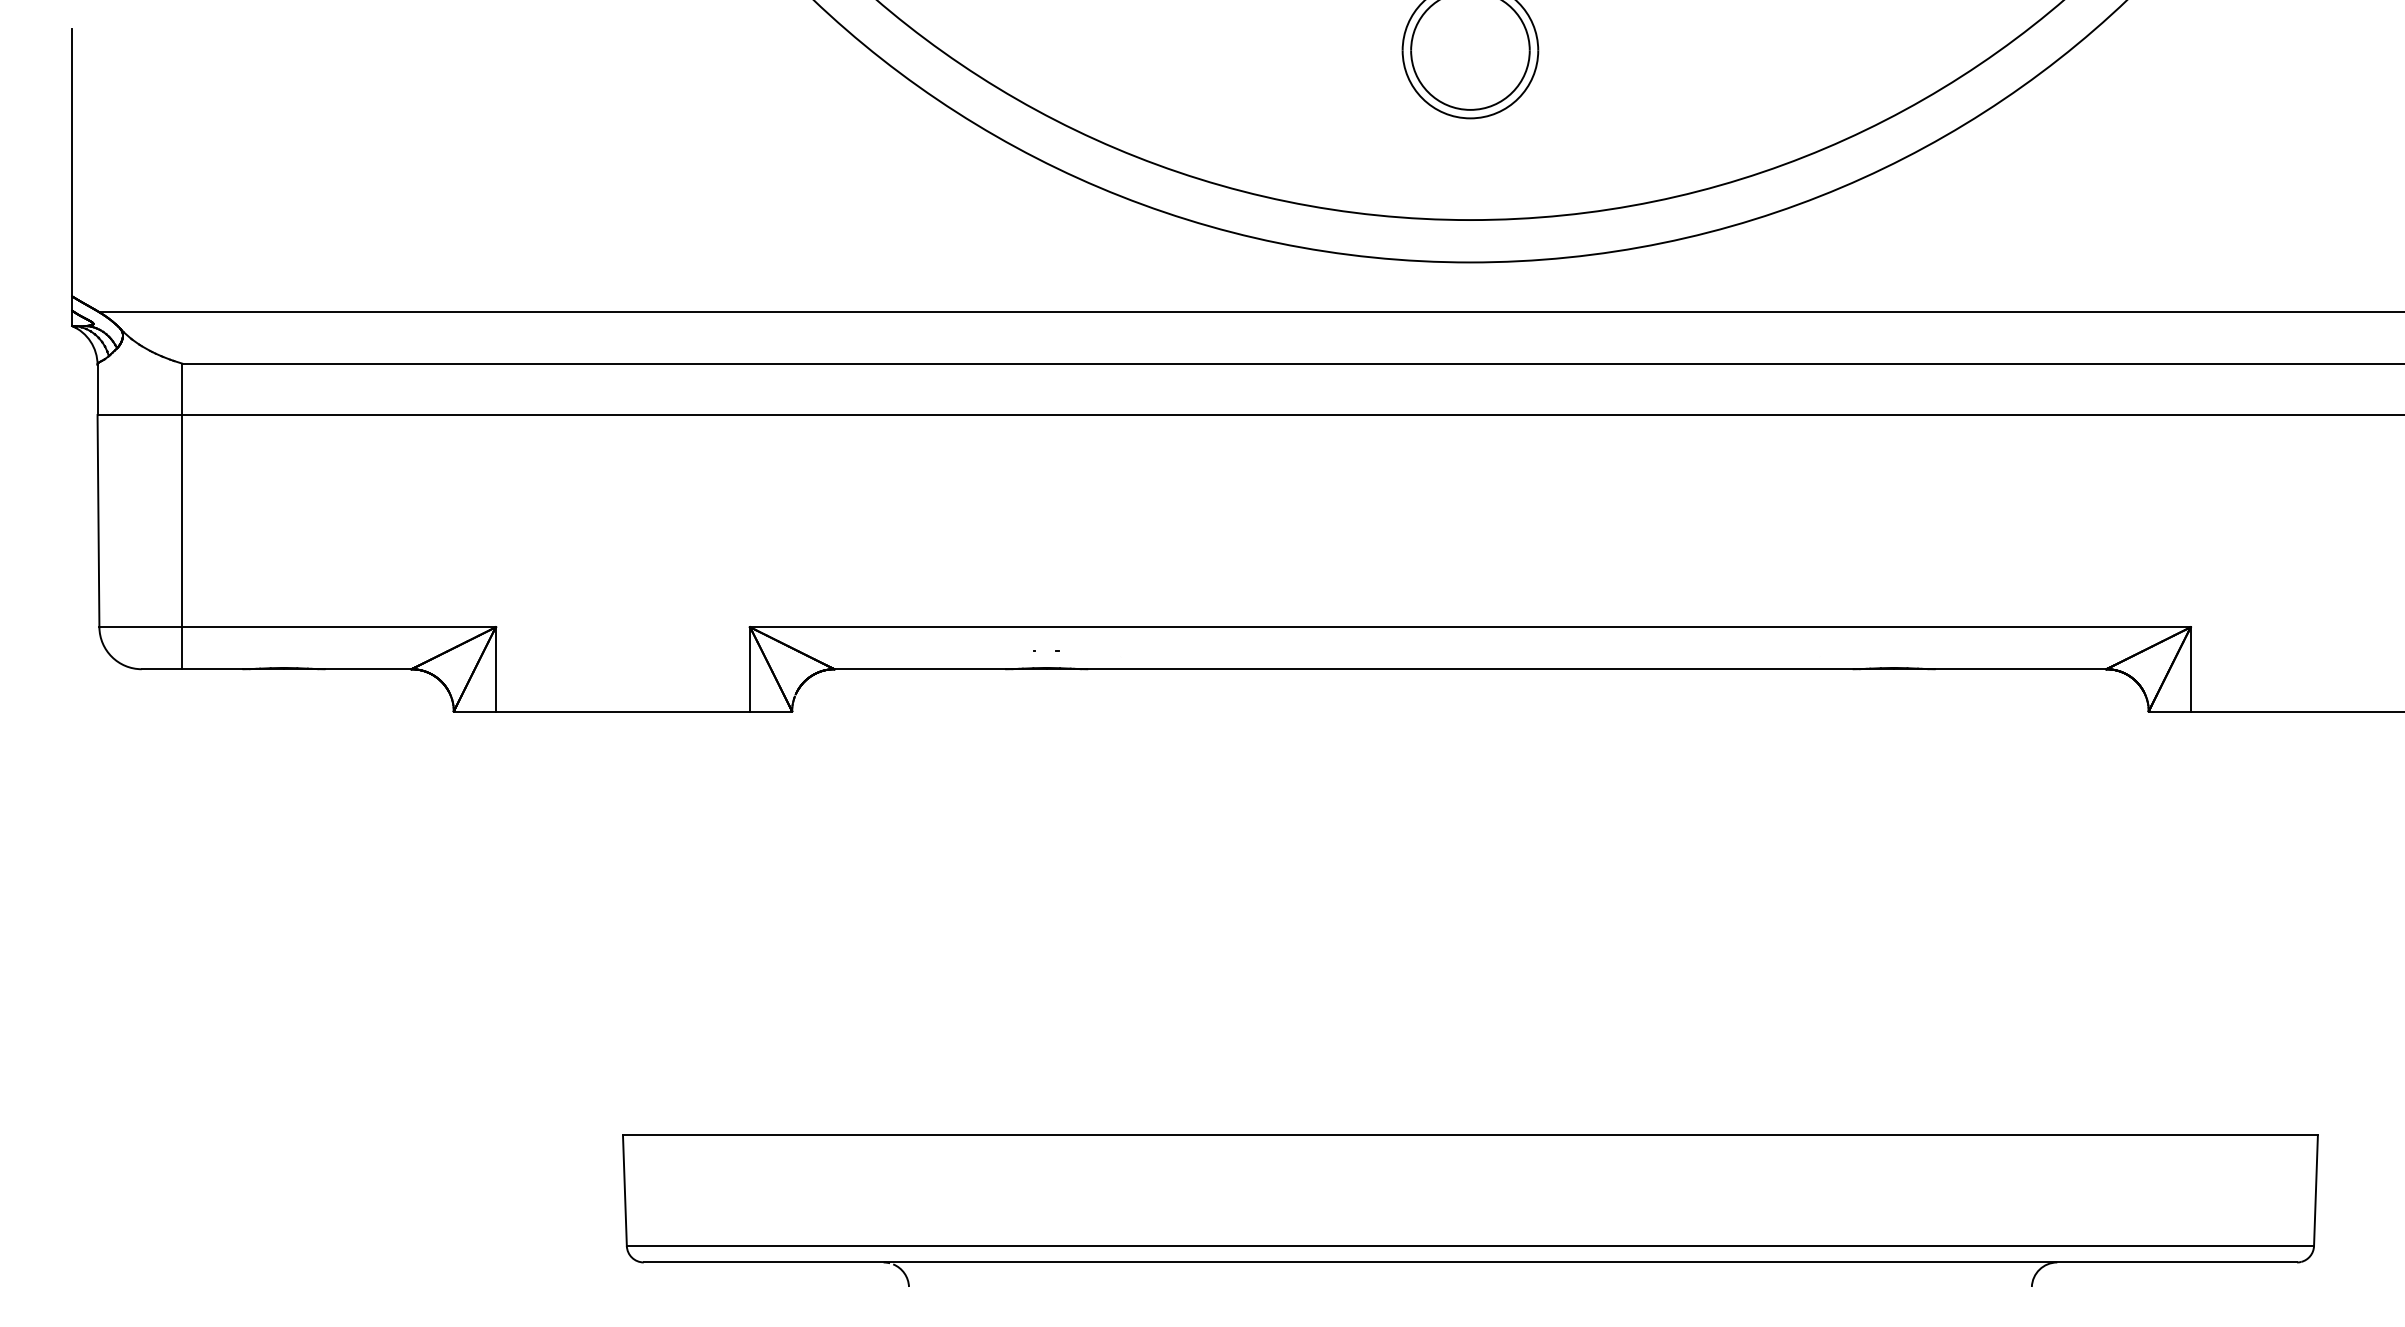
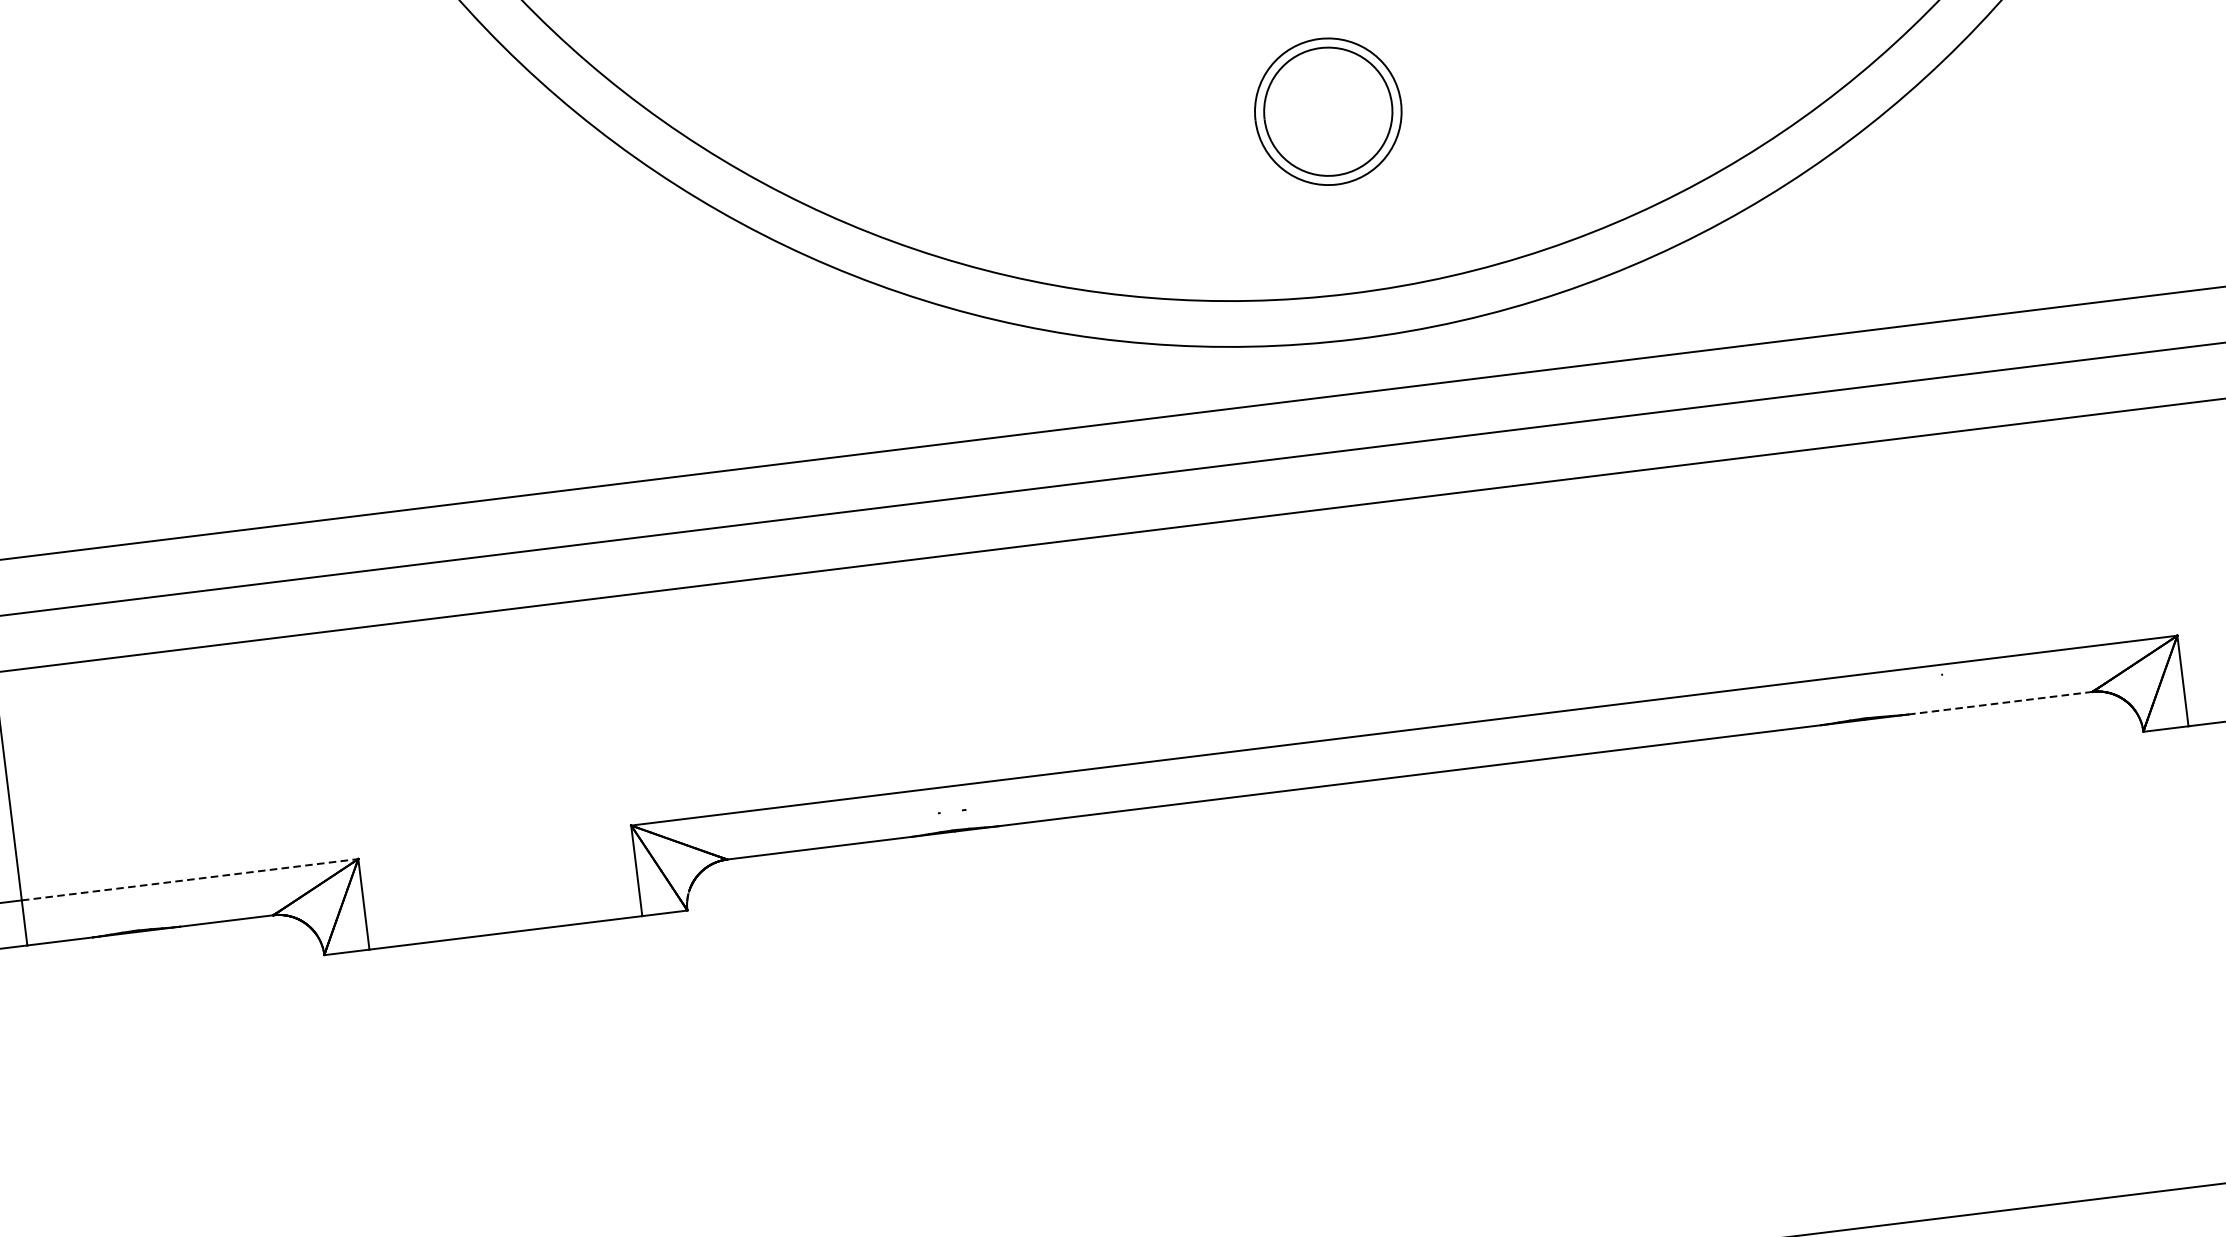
line: (339, 627) -> (190, 879), solid -> dashed
line: (2020, 669) -> (2000, 703), solid -> dashed

